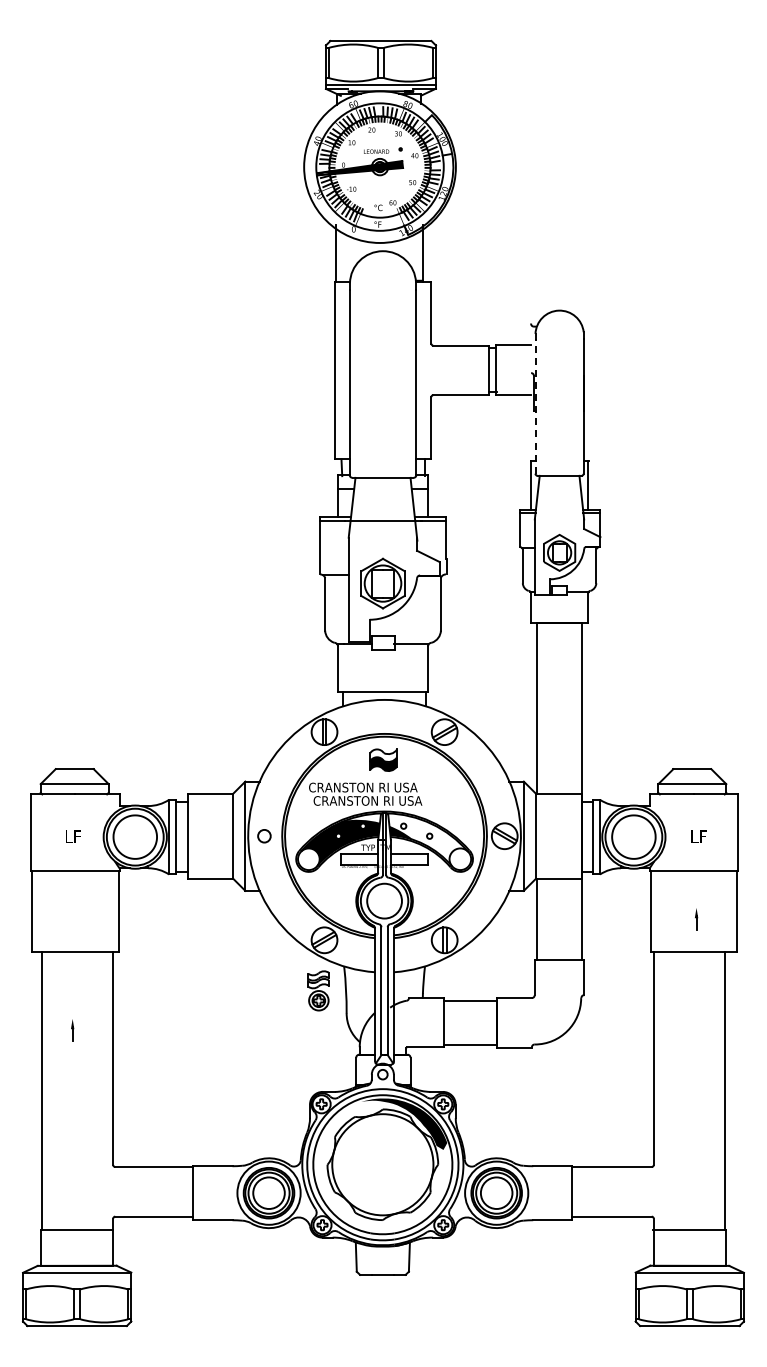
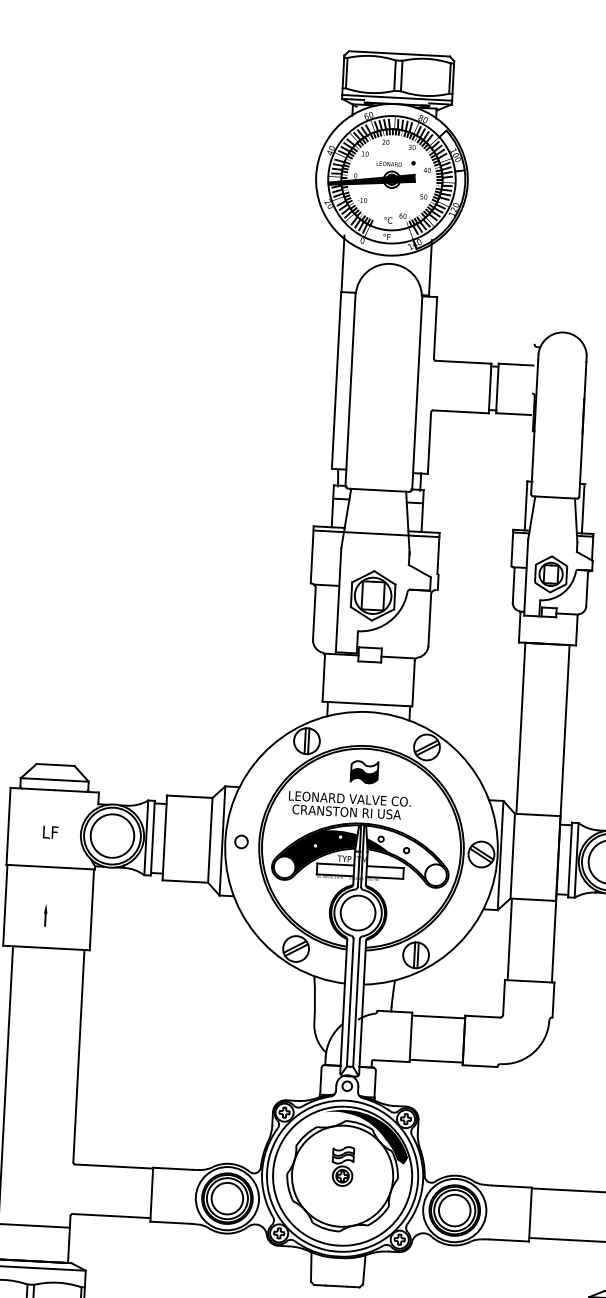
line: (535, 405) -> (534, 425), dashed -> solid
text: (370, 787) -> (349, 798), CRANSTON RI USA -> LEONARD VALVE CO.
part: (318, 990) -> (342, 1165), moved
part: (72, 1030) -> (45, 915), moved

